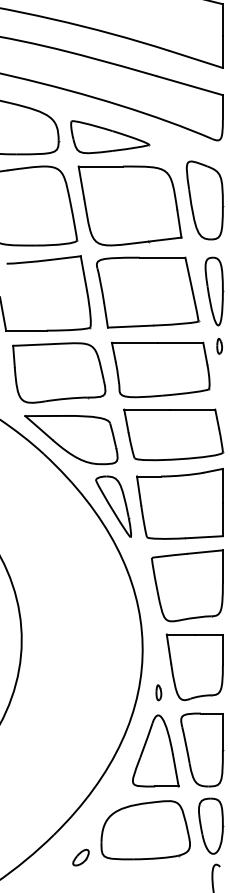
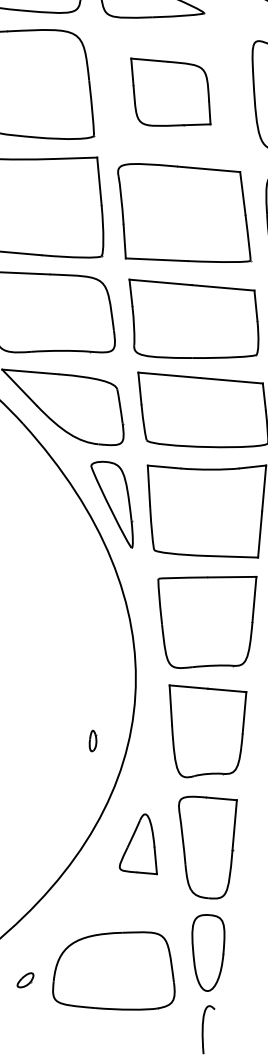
part: (129, 205) -> (169, 93), size x0.6
part: (158, 692) -> (92, 740), moved
part: (155, 750) -> (140, 842), size x0.6
part: (145, 830) -> (115, 970), moved
part: (80, 857) -> (24, 980), size x0.7

